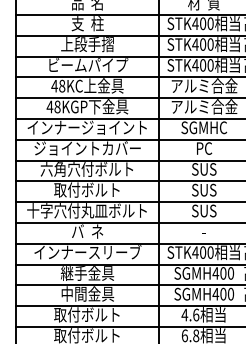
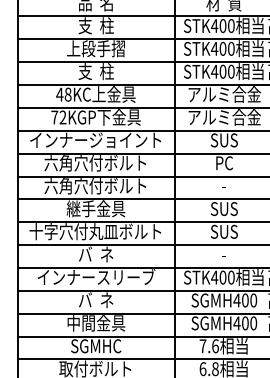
text: (88, 65) -> (97, 71), ビームパイプ -> 支  柱
text: (53, 106) -> (58, 117), 48KGP -> 72KGP
text: (204, 127) -> (224, 140), SGMHC -> SUS
text: (87, 148) -> (95, 163), ジョイントカバー -> 六角穴付ボルト
text: (203, 169) -> (223, 186), SUS -> -
text: (87, 189) -> (95, 208), 取付ボルト -> 継手金具
text: (87, 273) -> (95, 300), 継手金具 -> バ  ネ
text: (87, 315) -> (95, 346), 取付ボルト -> SGMHC
text: (184, 315) -> (202, 346), 4.6 -> 7.6

